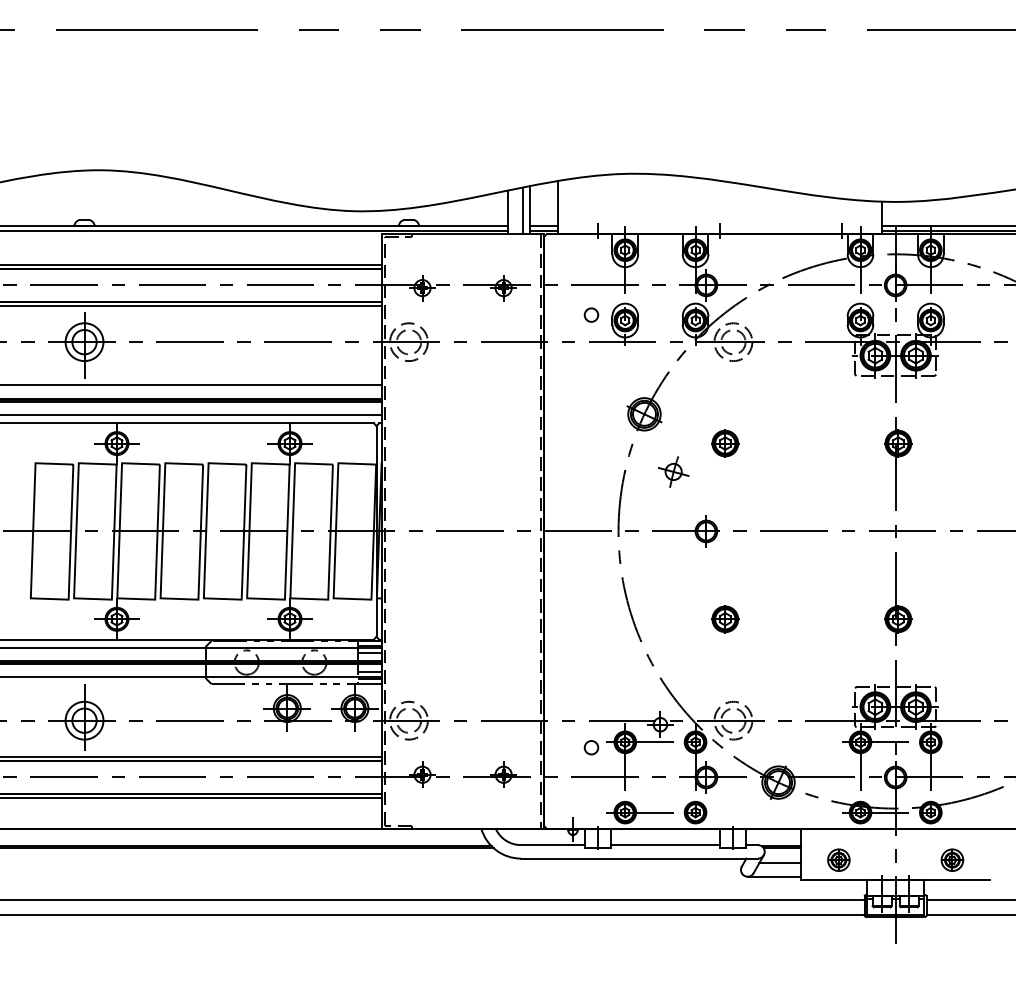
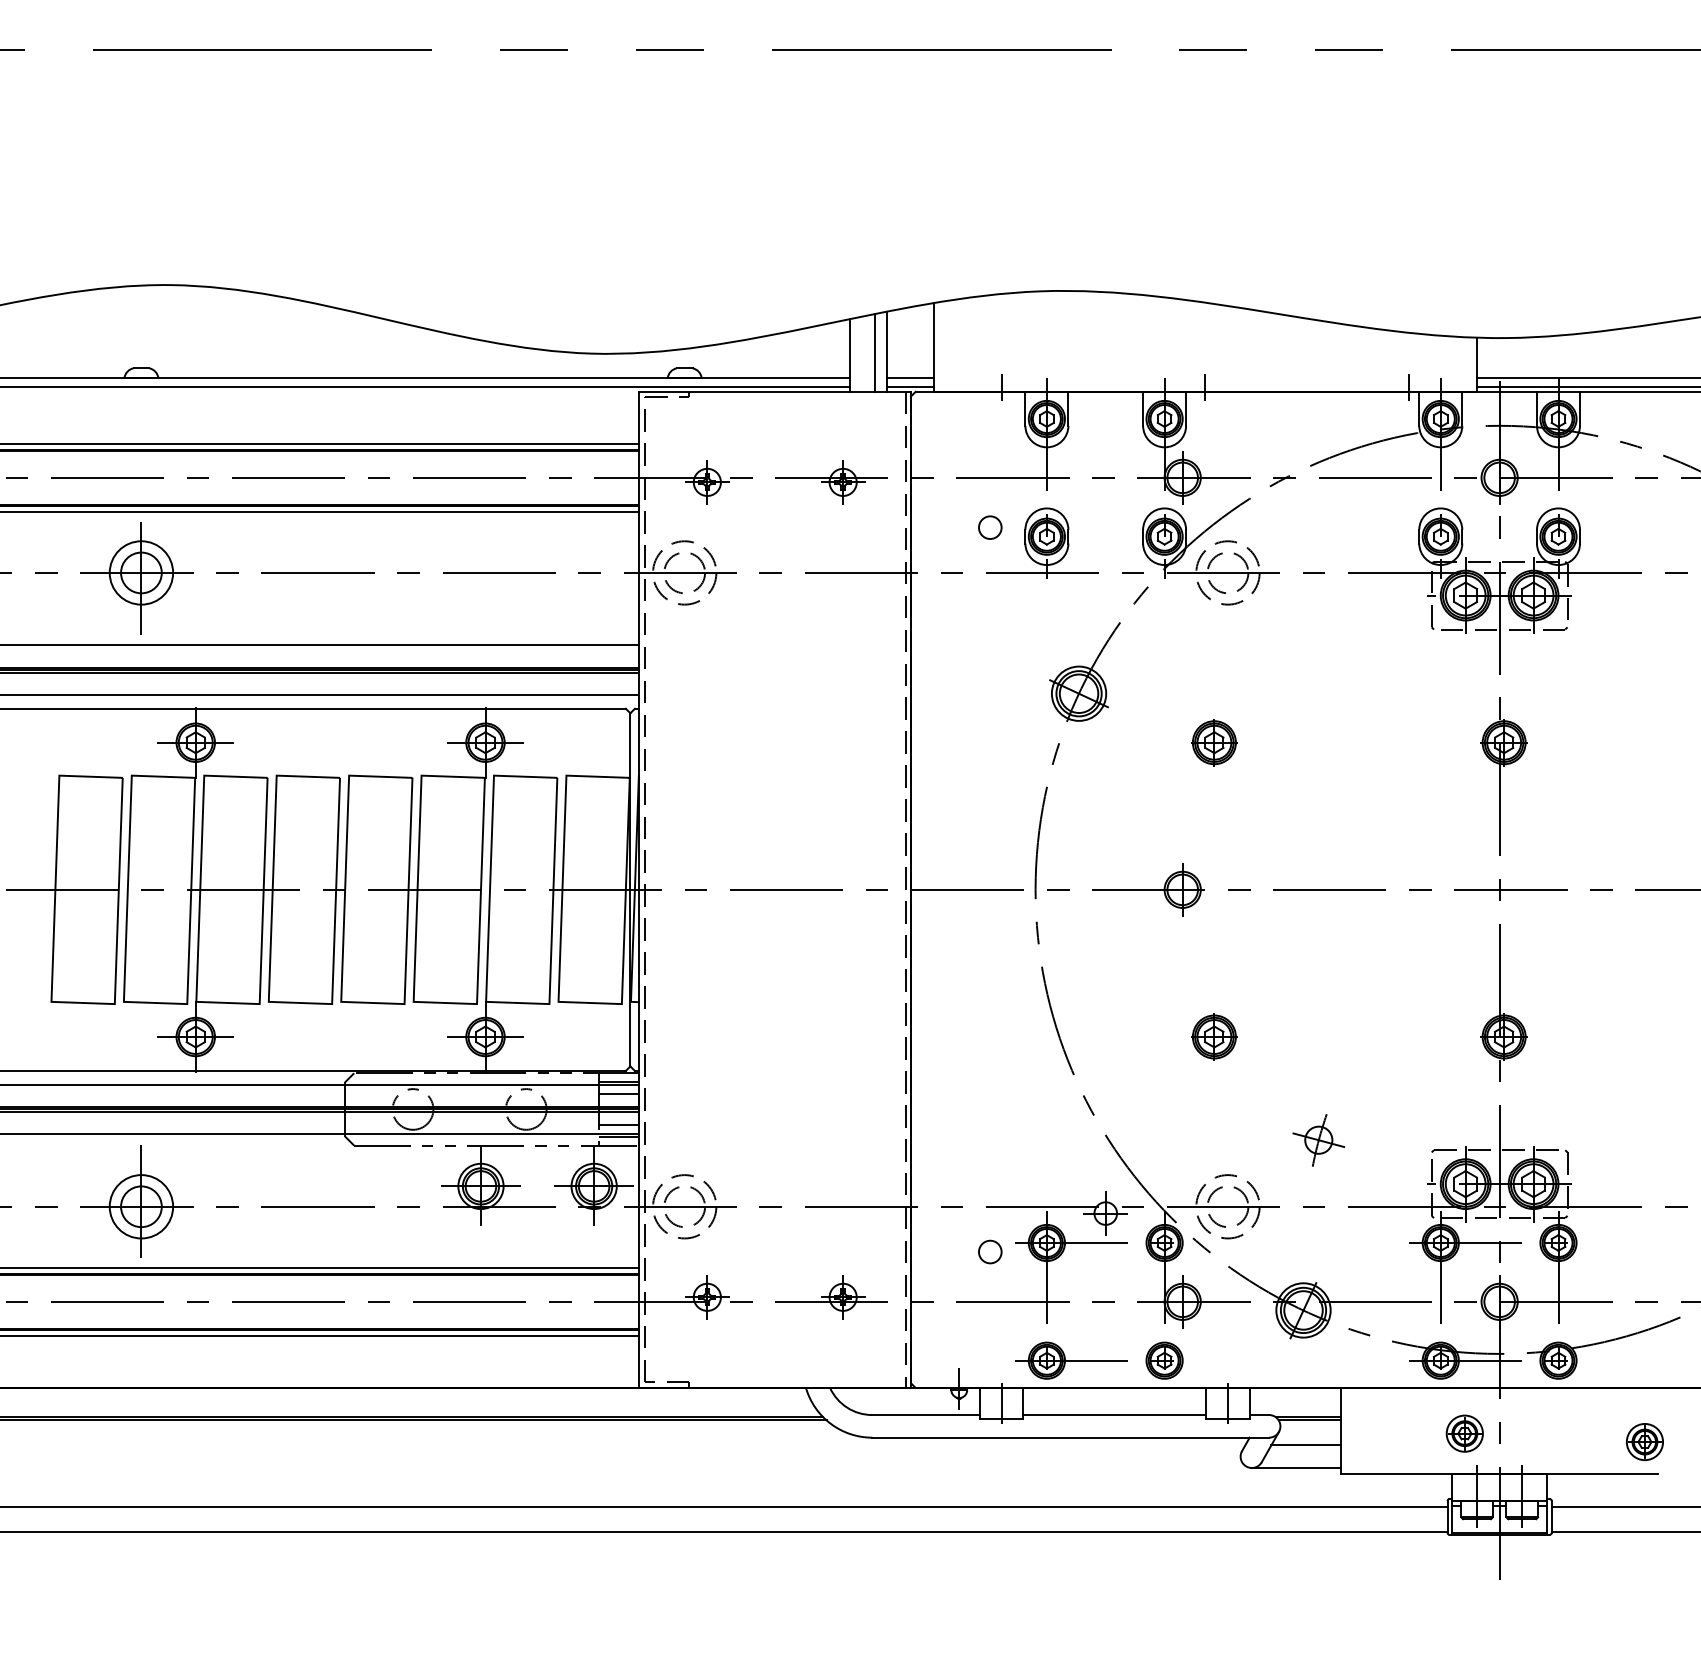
part: (673, 471) -> (1318, 1139), moved
part: (838, 859) -> (1464, 1432), moved
part: (952, 859) -> (1645, 1440), moved

